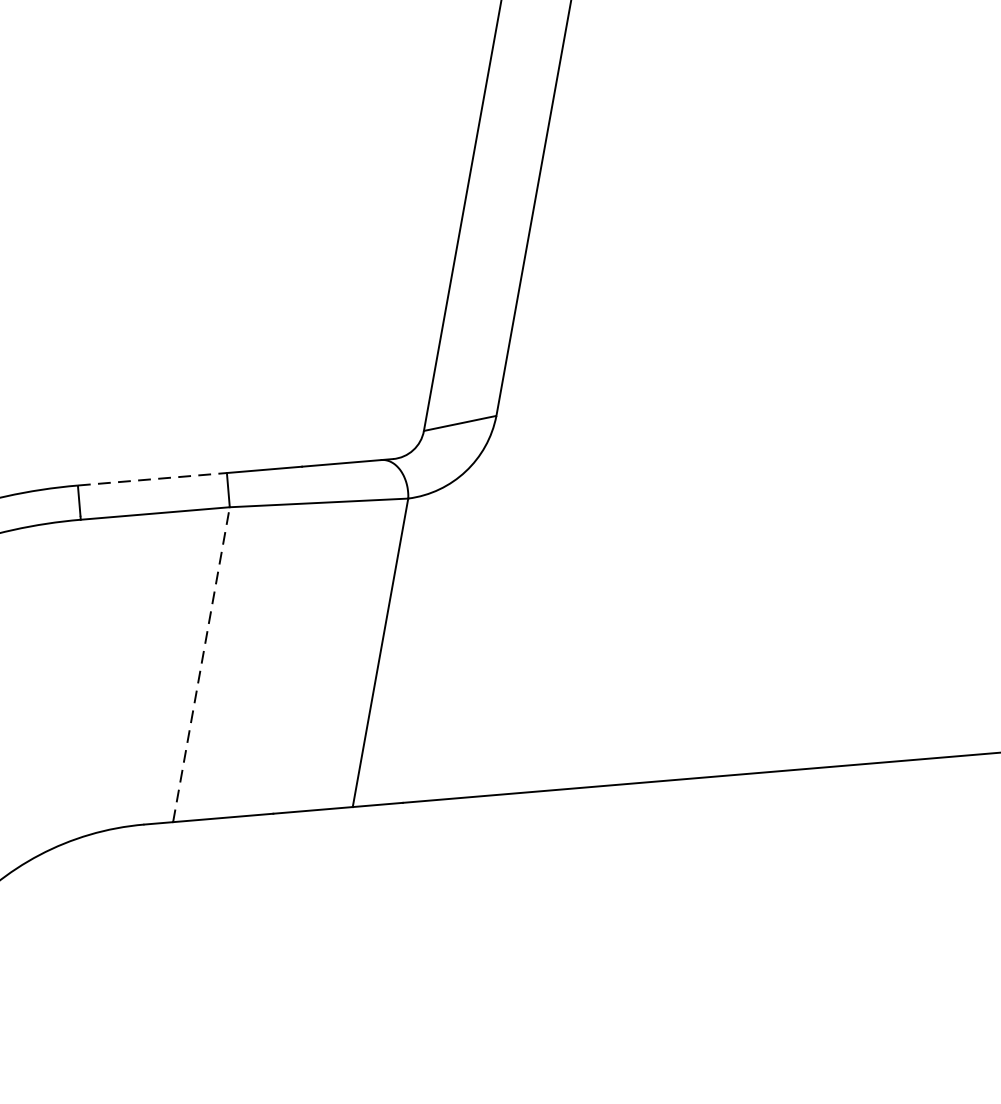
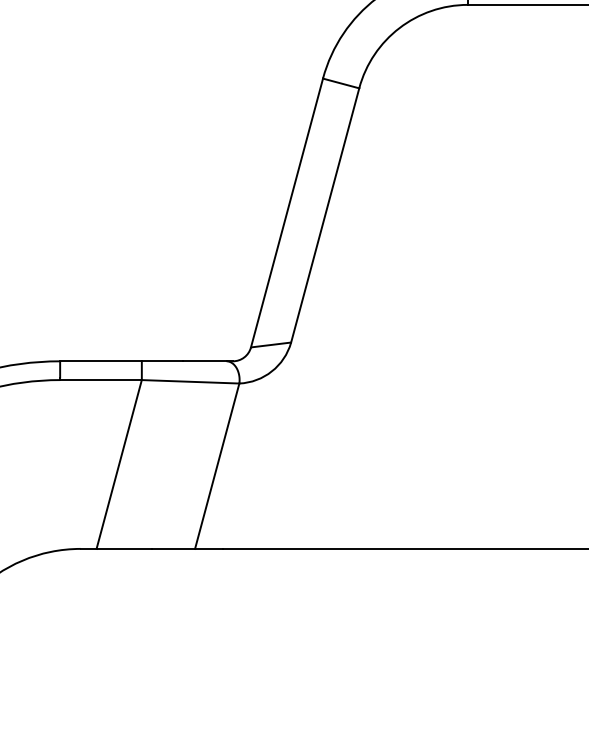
line: (153, 479) -> (101, 361), dashed -> solid
line: (201, 664) -> (119, 464), dashed -> solid

